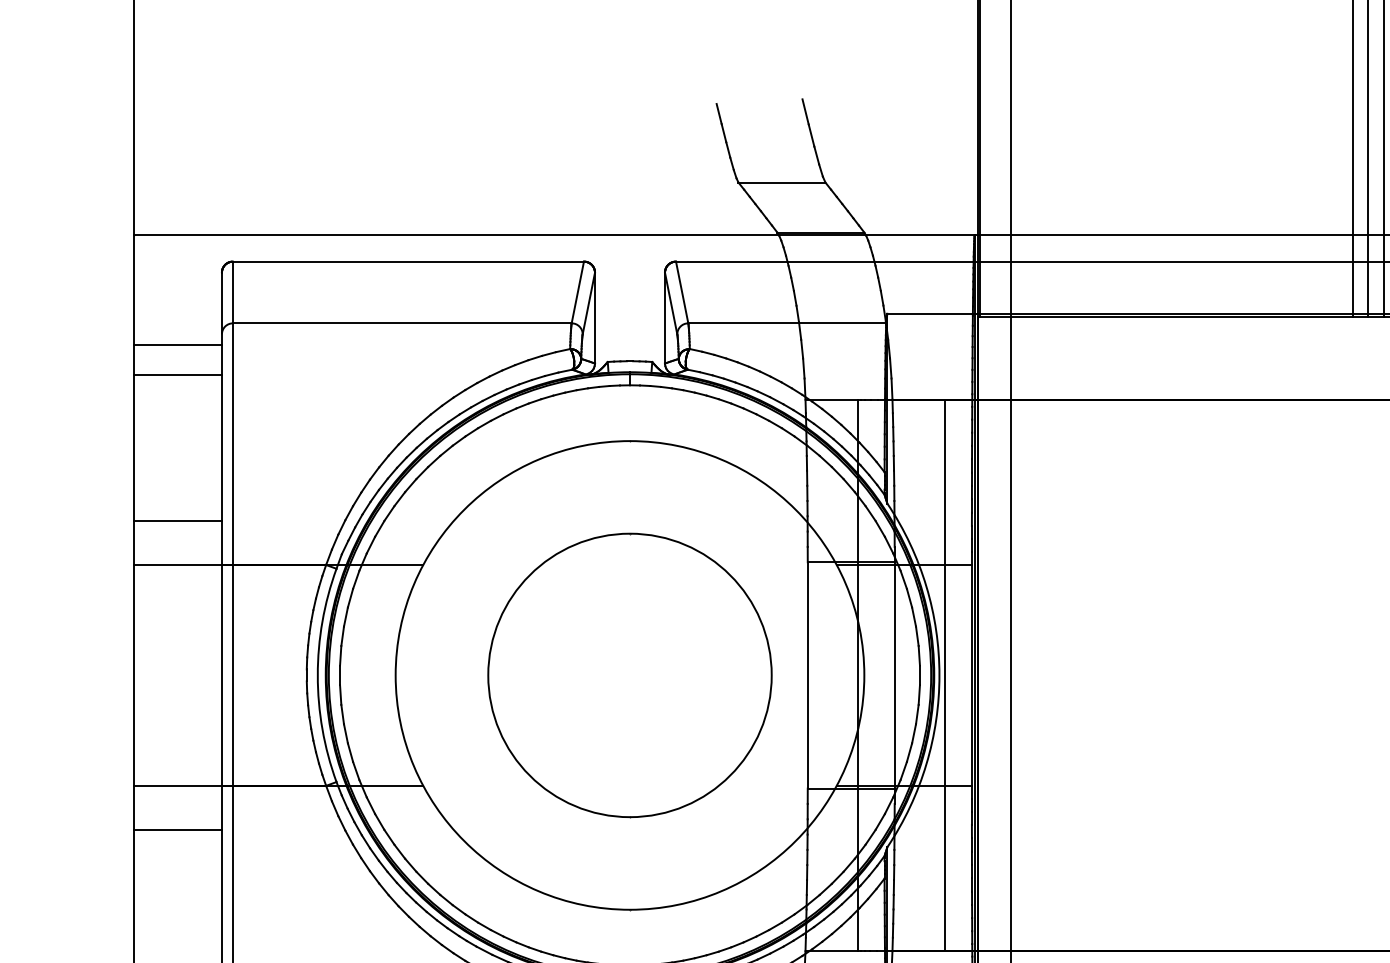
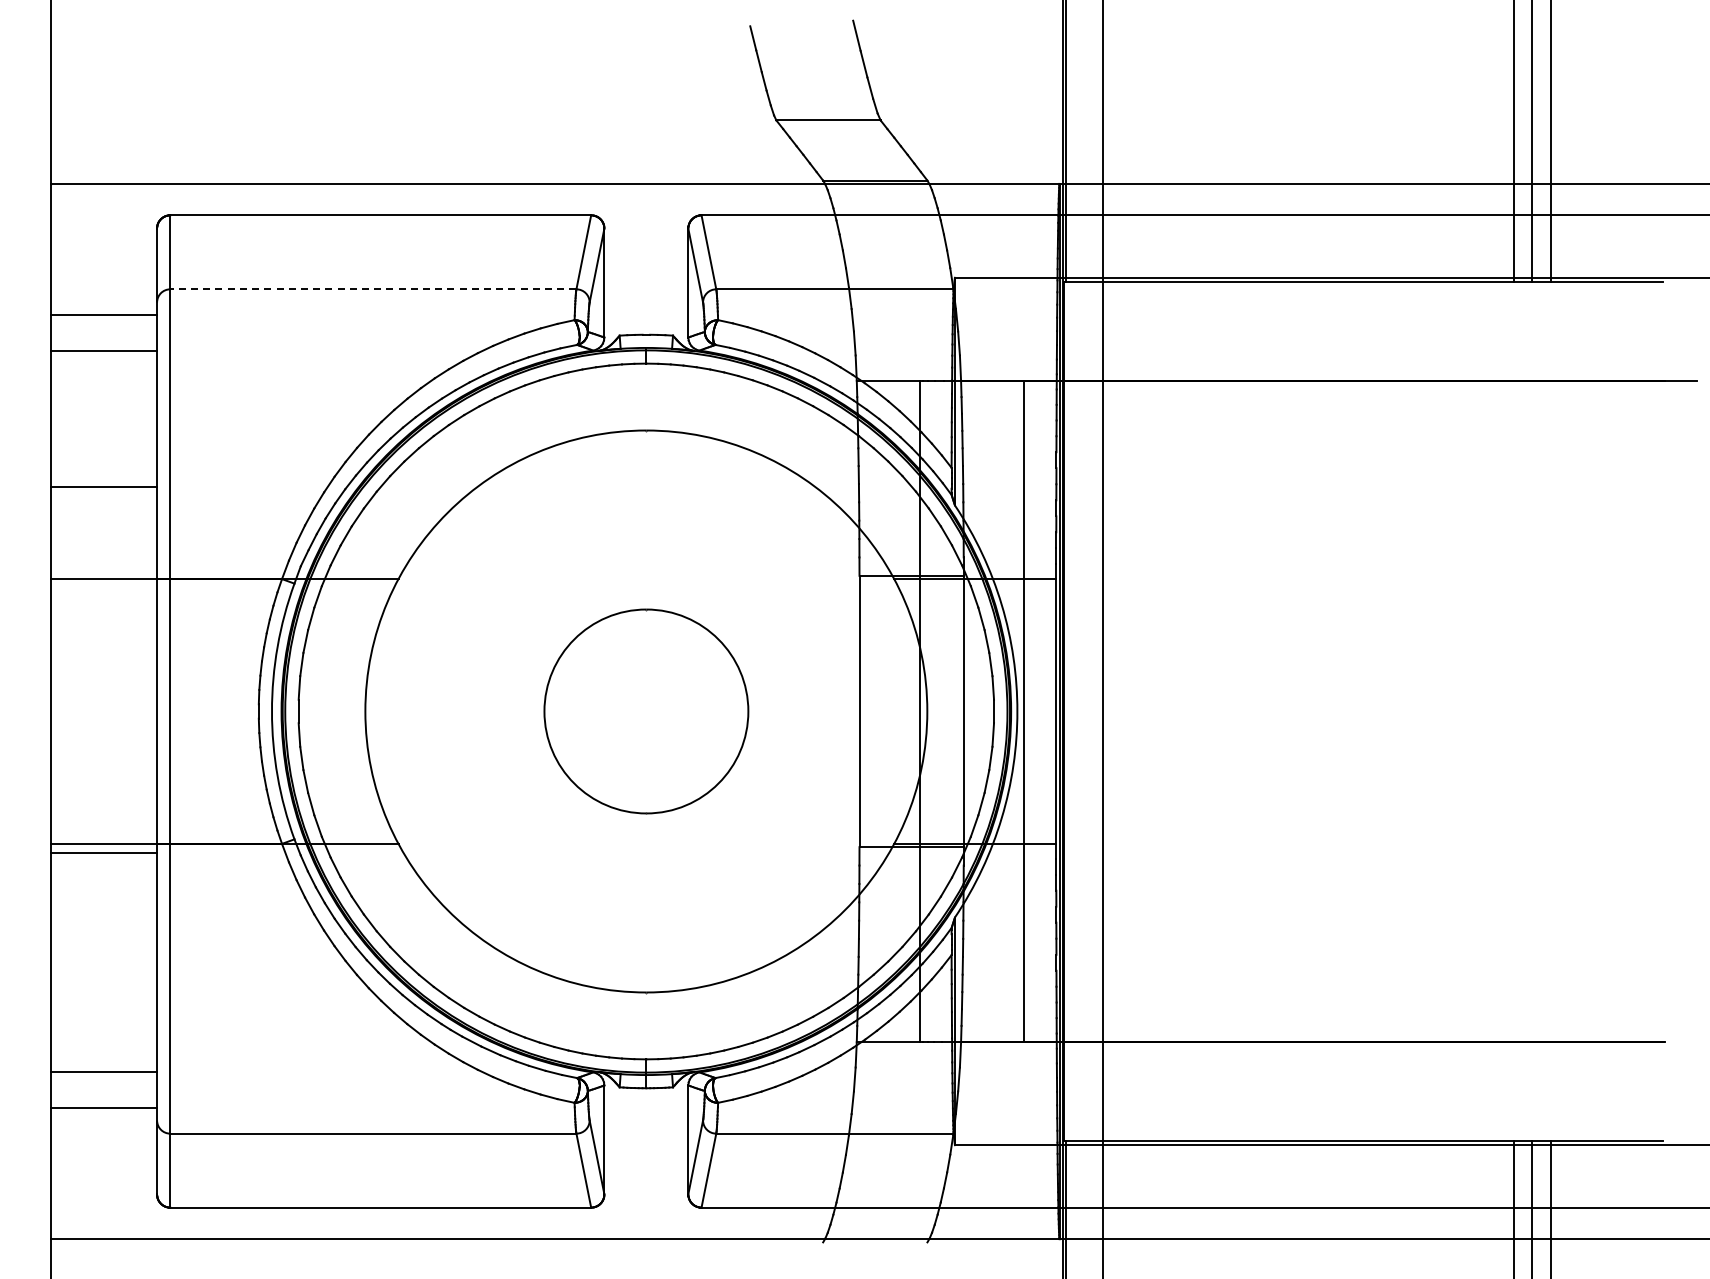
line: (401, 323) -> (372, 289), solid -> dashed
line: (178, 521) -> (104, 486), moved
part: (630, 675) -> (646, 711), size x0.6
line: (178, 829) -> (104, 853), moved

